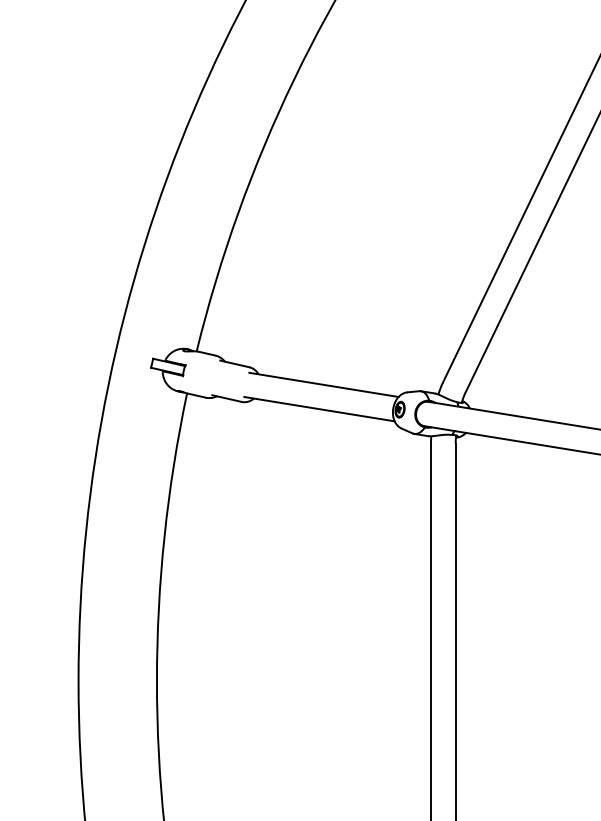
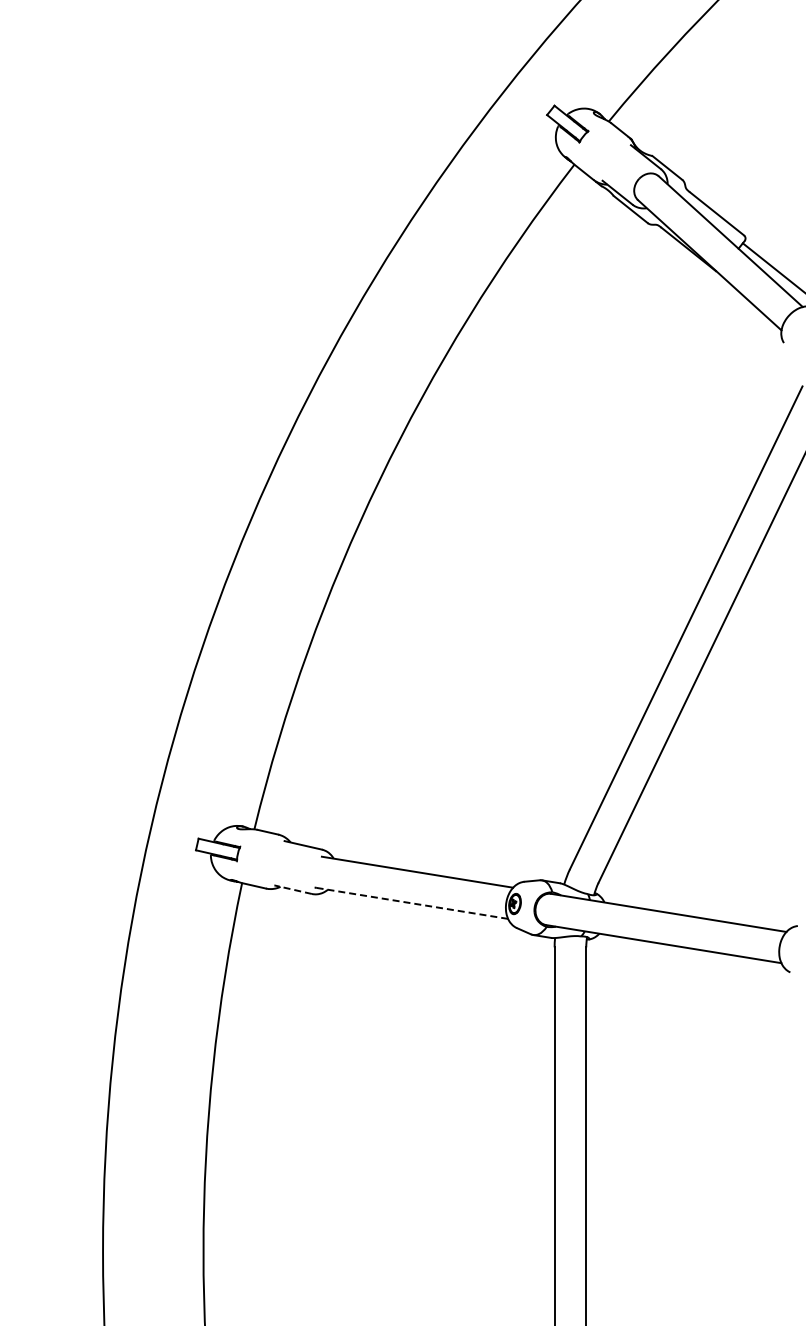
line: (226, 398) -> (292, 889), solid -> dashed
line: (319, 409) -> (411, 903), solid -> dashed

